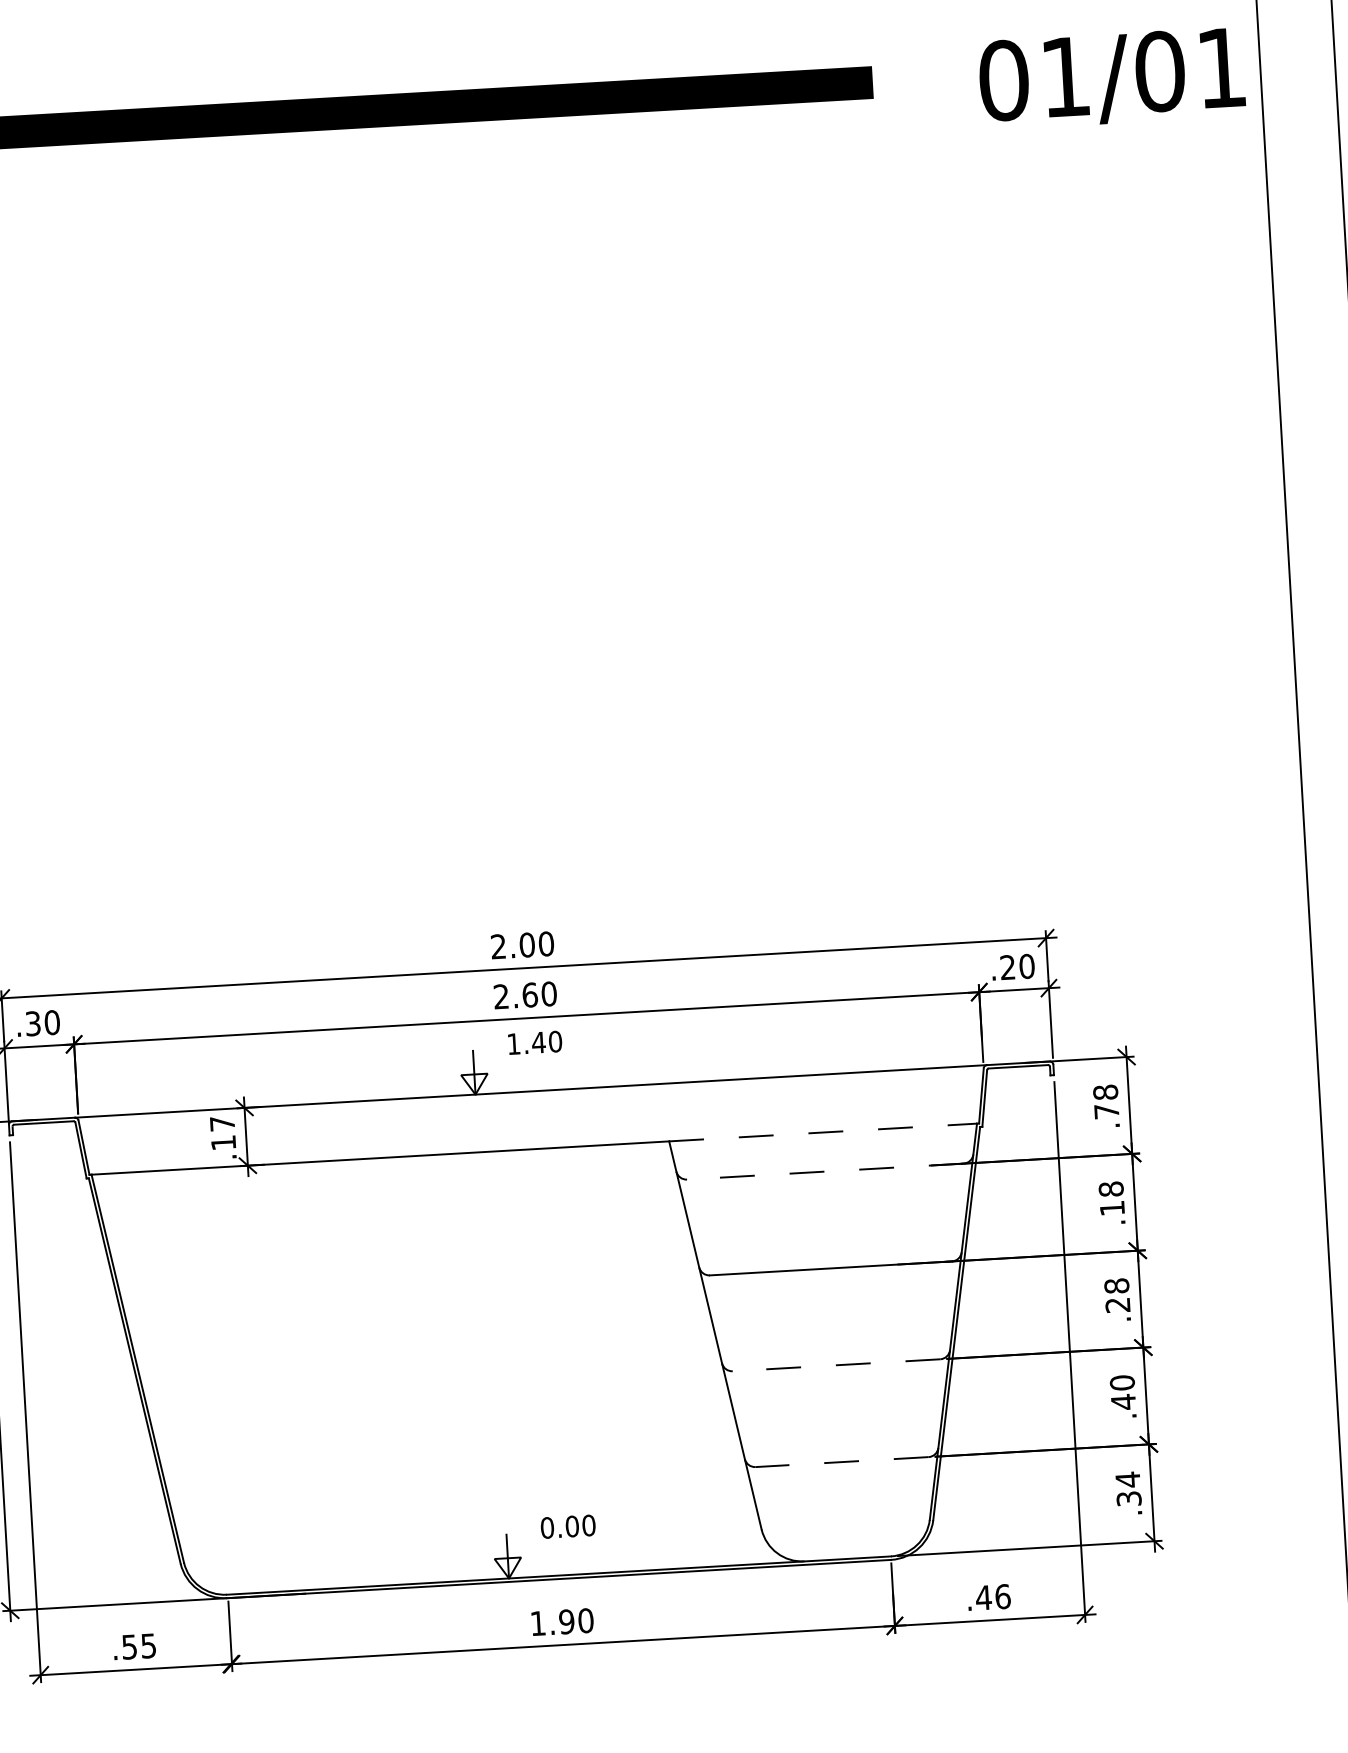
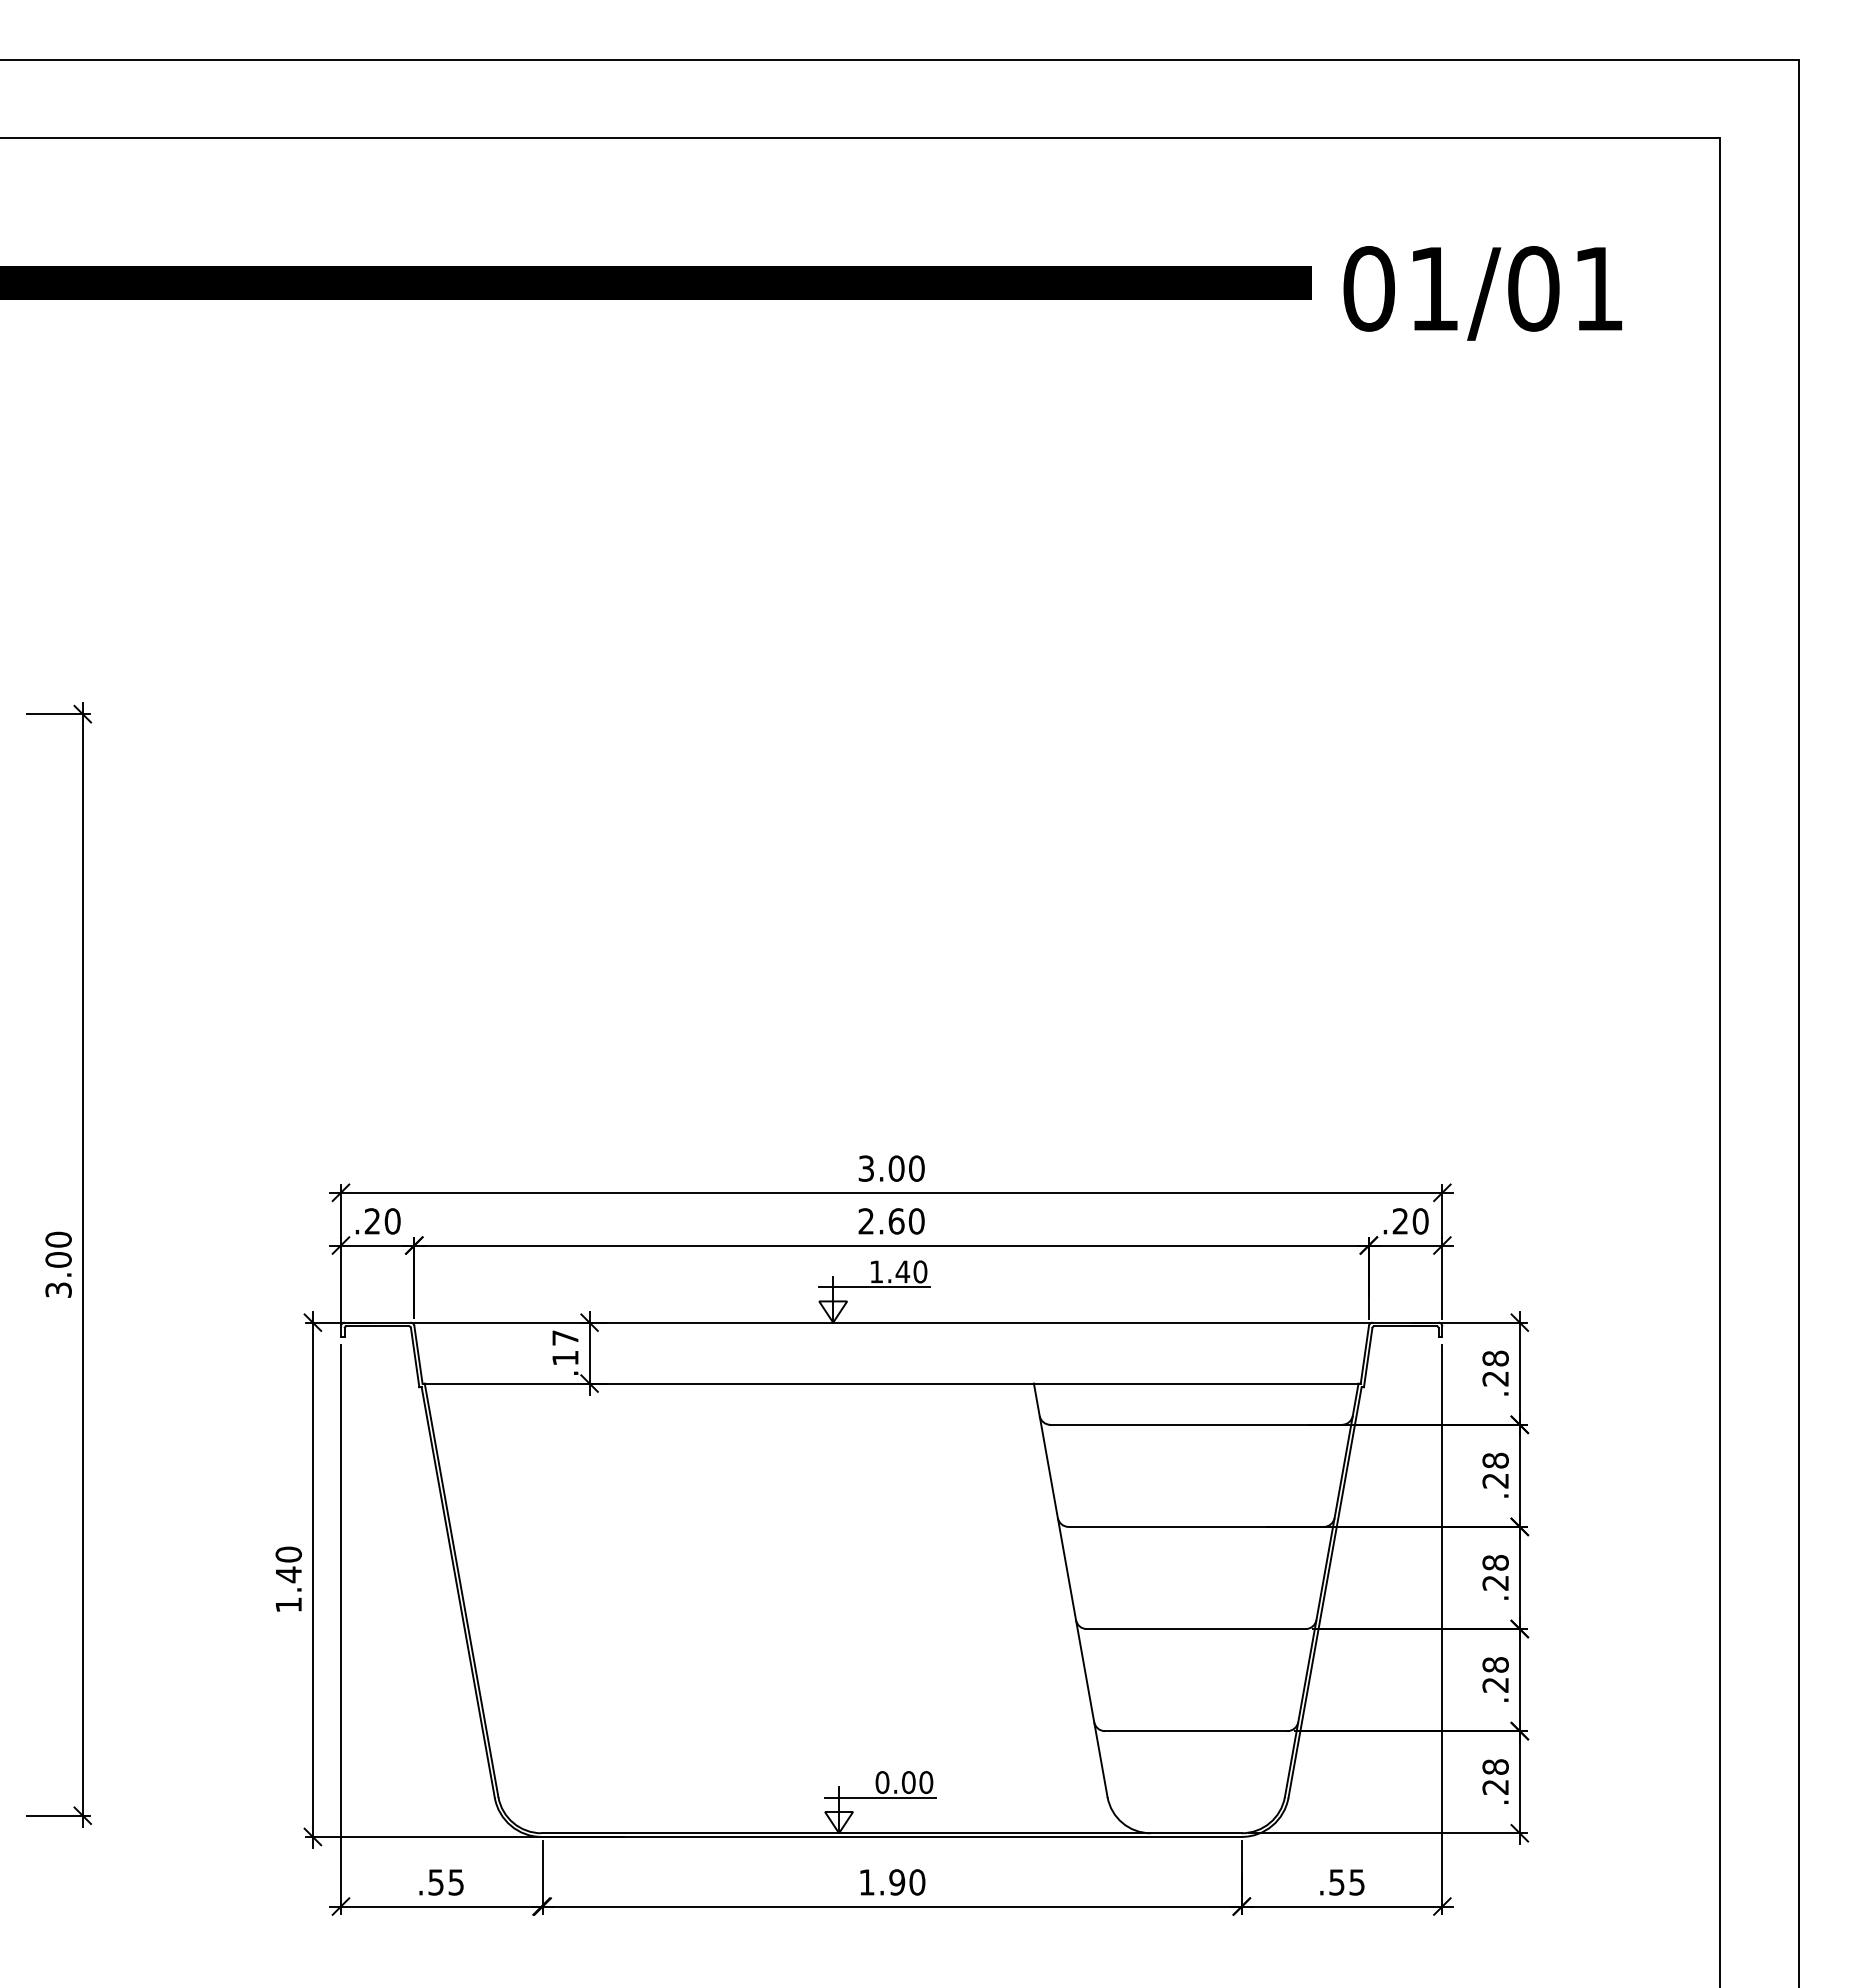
text: (1111, 78) -> (1482, 293), moved
text: (497, 946) -> (865, 1168), 2.00 -> 3.00
text: (33, 1023) -> (372, 1221), .30 -> .20
line: (512, 1058) -> (874, 1287), added
text: (1106, 1111) -> (1495, 1378), .78 -> .28
line: (823, 1132) -> (1196, 1383), dashed -> solid
line: (825, 1171) -> (1196, 1424), dashed -> solid
text: (1112, 1208) -> (1495, 1480), .18 -> .28
line: (835, 1365) -> (1195, 1629), dashed -> solid
text: (1122, 1392) -> (1495, 1675), .40 -> .28
line: (841, 1462) -> (1195, 1731), dashed -> solid
text: (1128, 1488) -> (1495, 1776), .34 -> .28
line: (546, 1543) -> (880, 1798), added
text: (992, 1597) -> (1346, 1882), .46 -> .55

